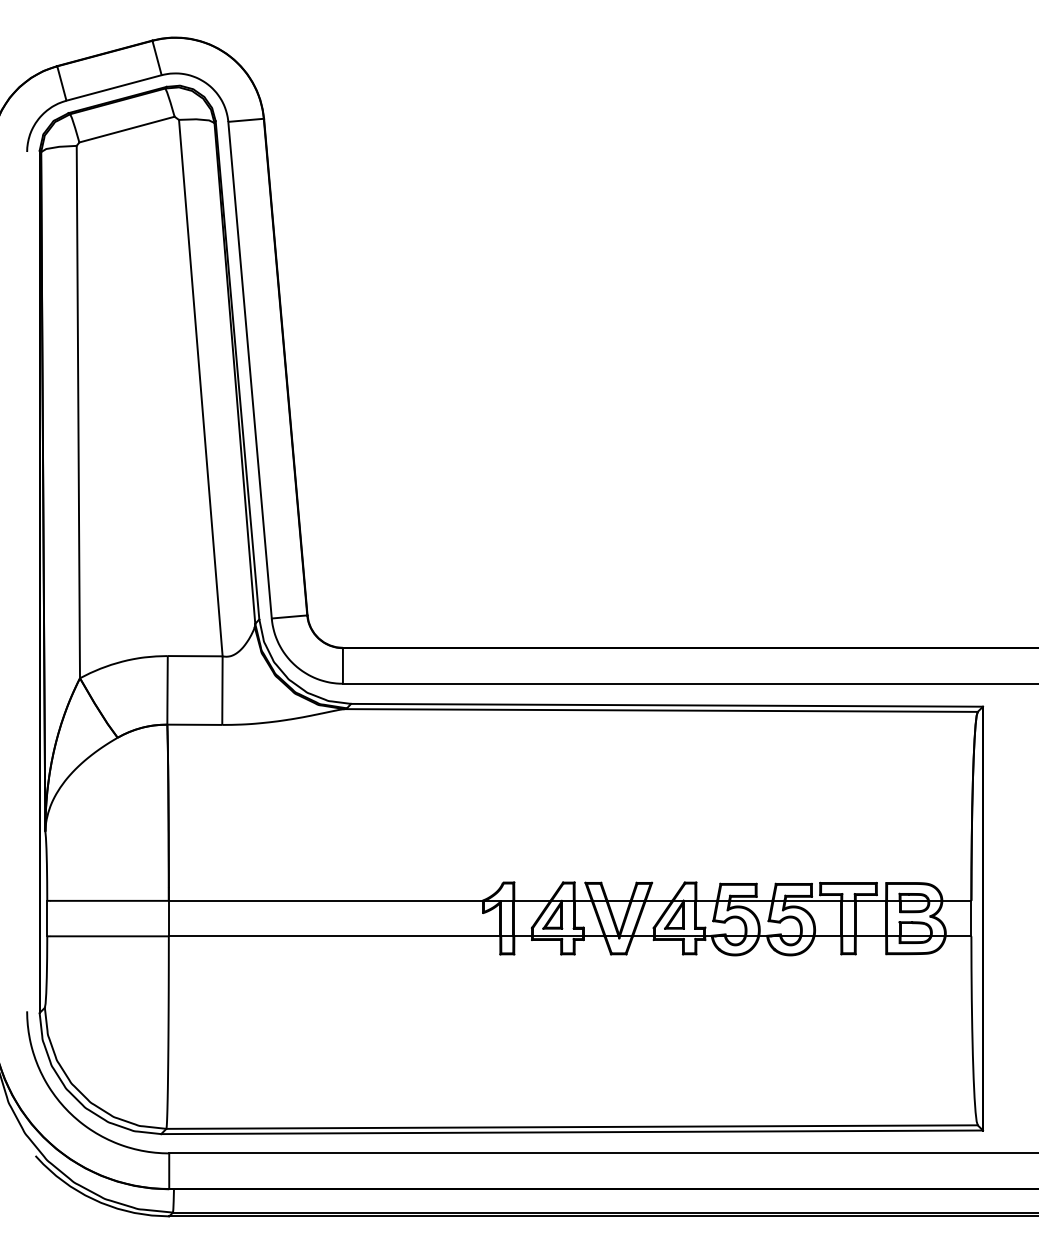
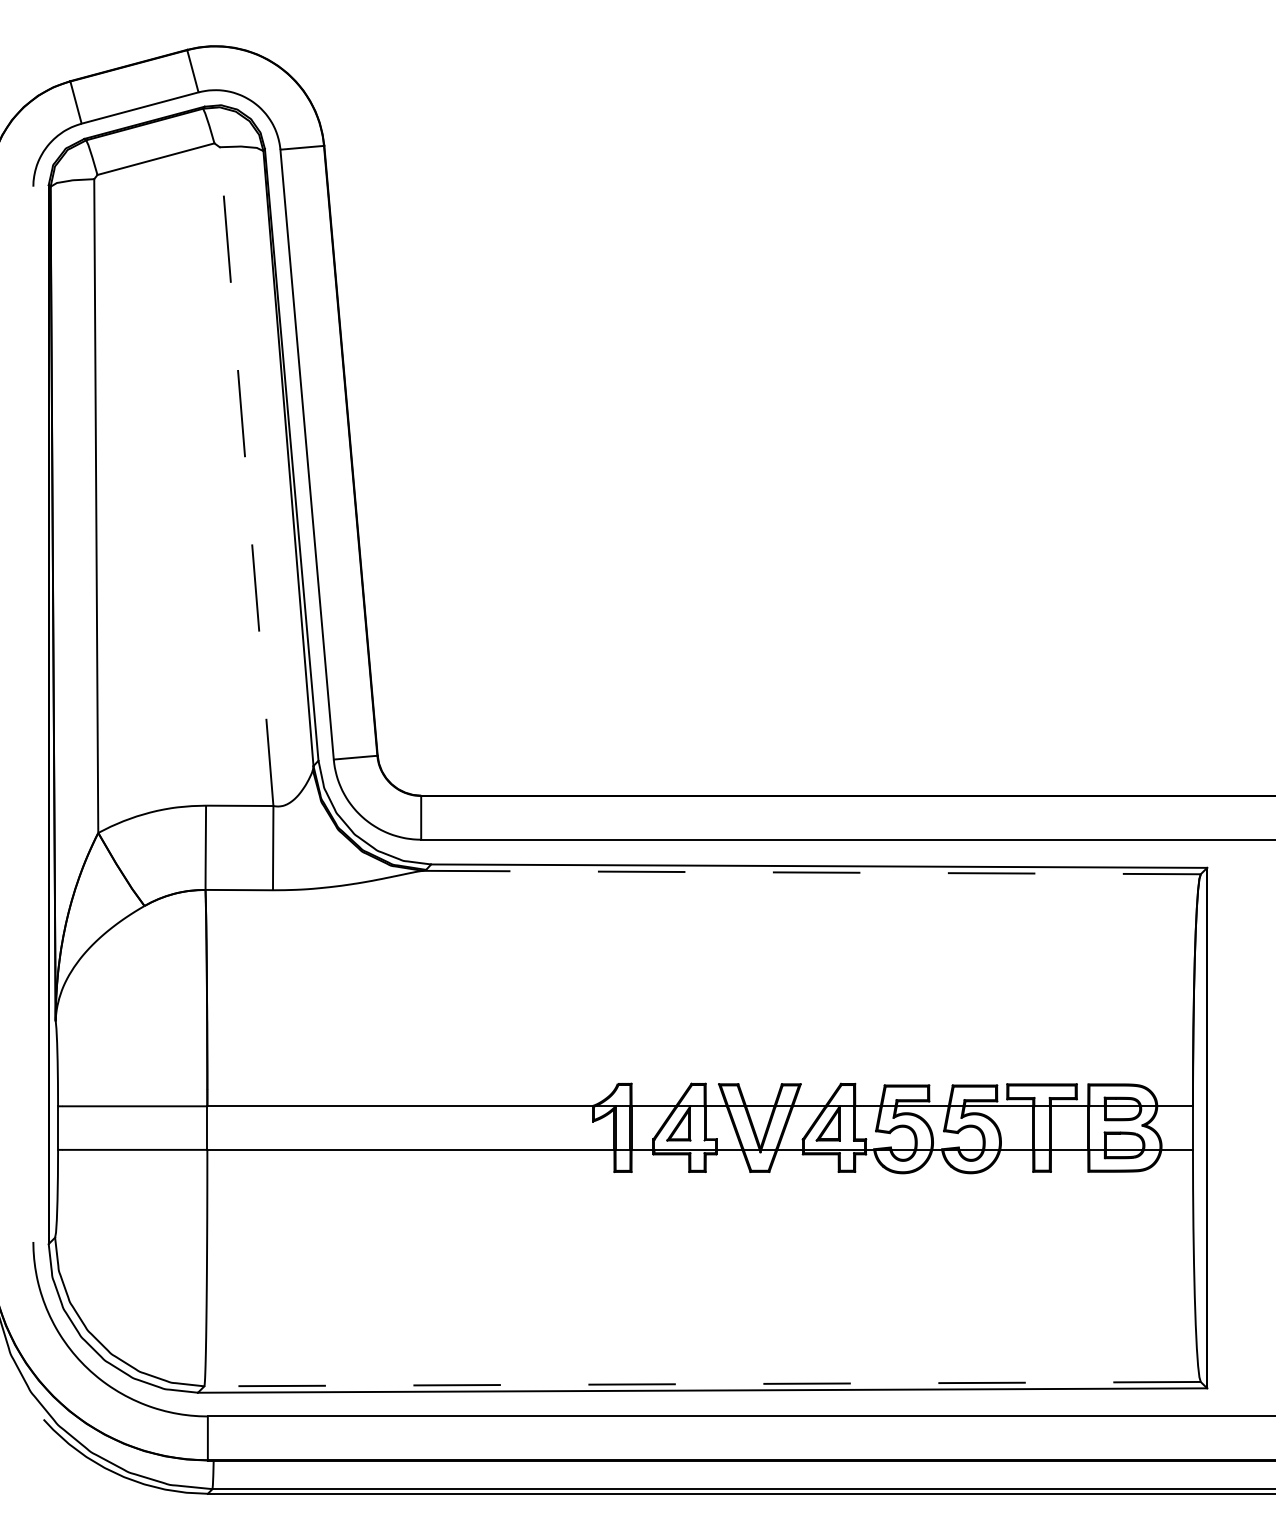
line: (200, 388) -> (246, 476), solid -> dashed
line: (660, 710) -> (811, 872), solid -> dashed
line: (572, 1127) -> (702, 1384), solid -> dashed

